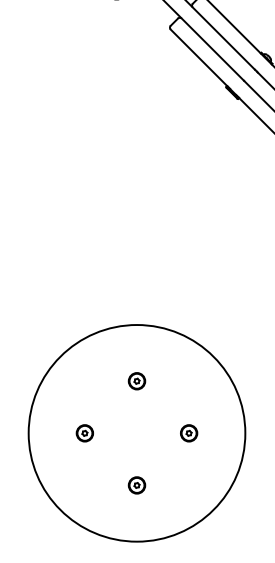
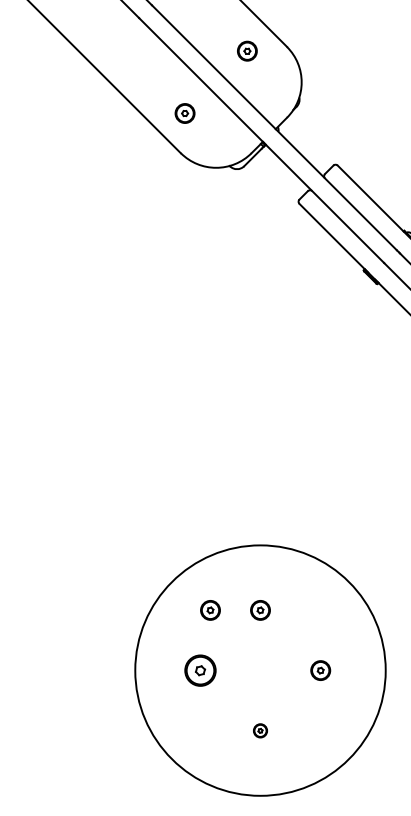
part: (93, 381) -> (210, 610), added
part: (84, 433) -> (199, 670), size x1.6
part: (137, 485) -> (260, 730), size x0.7

